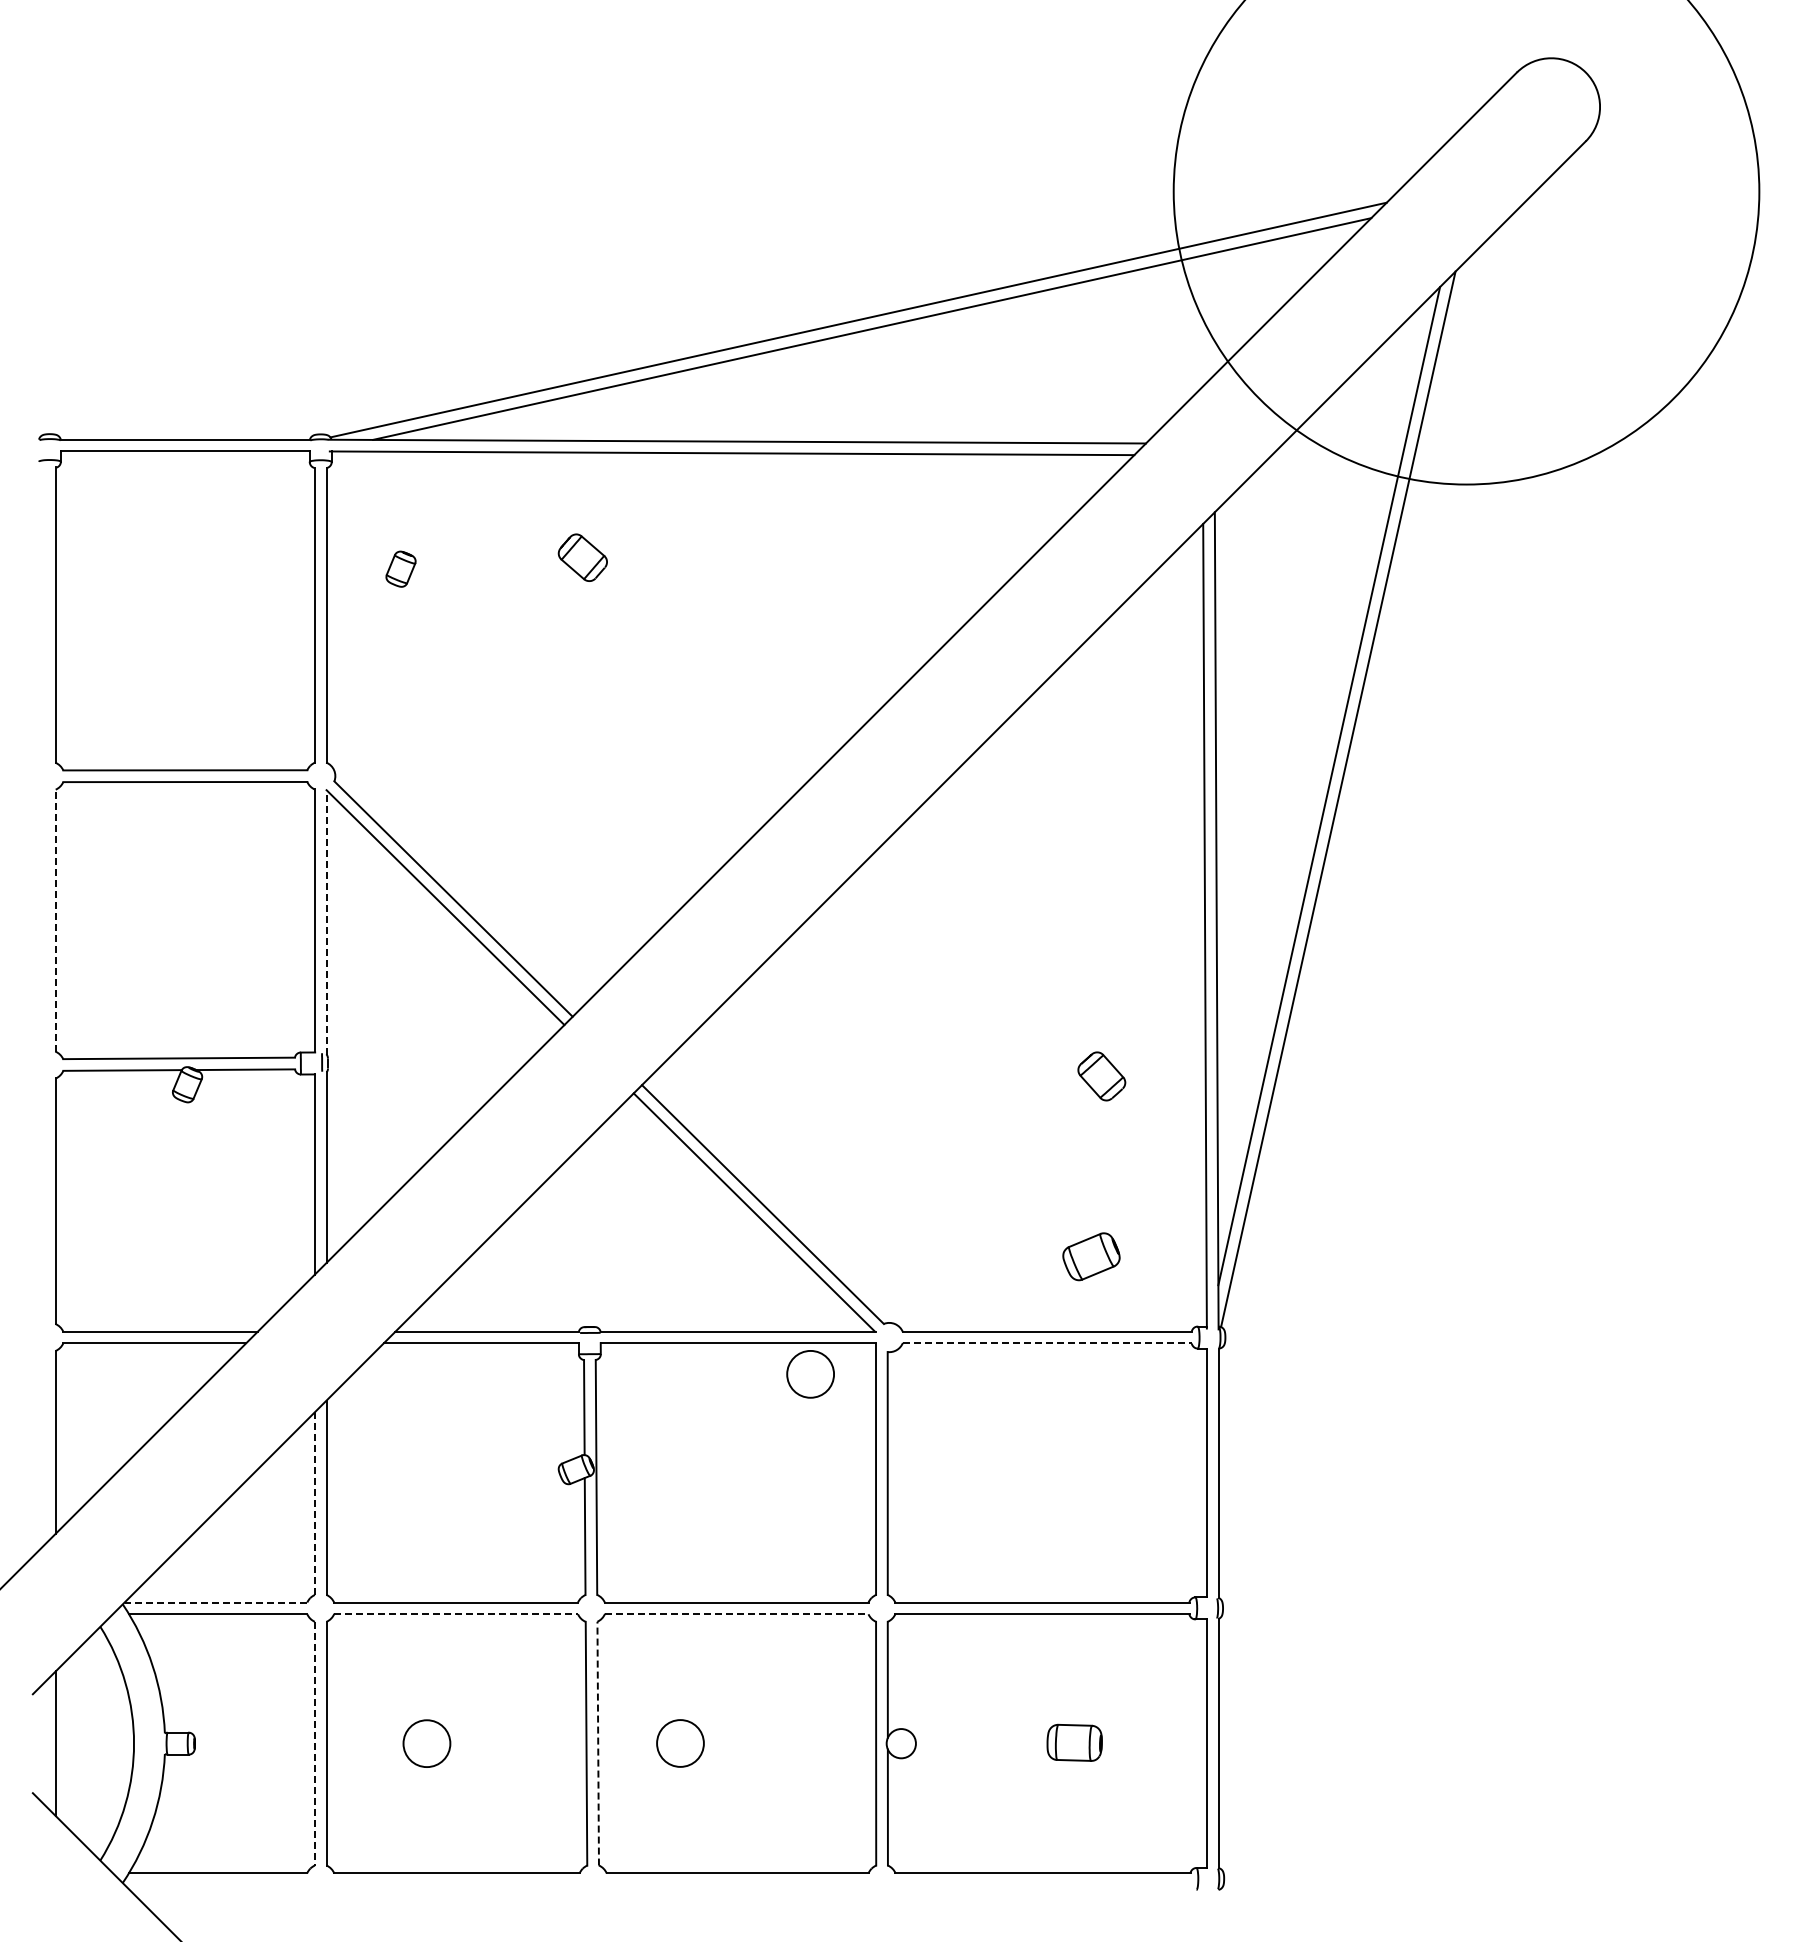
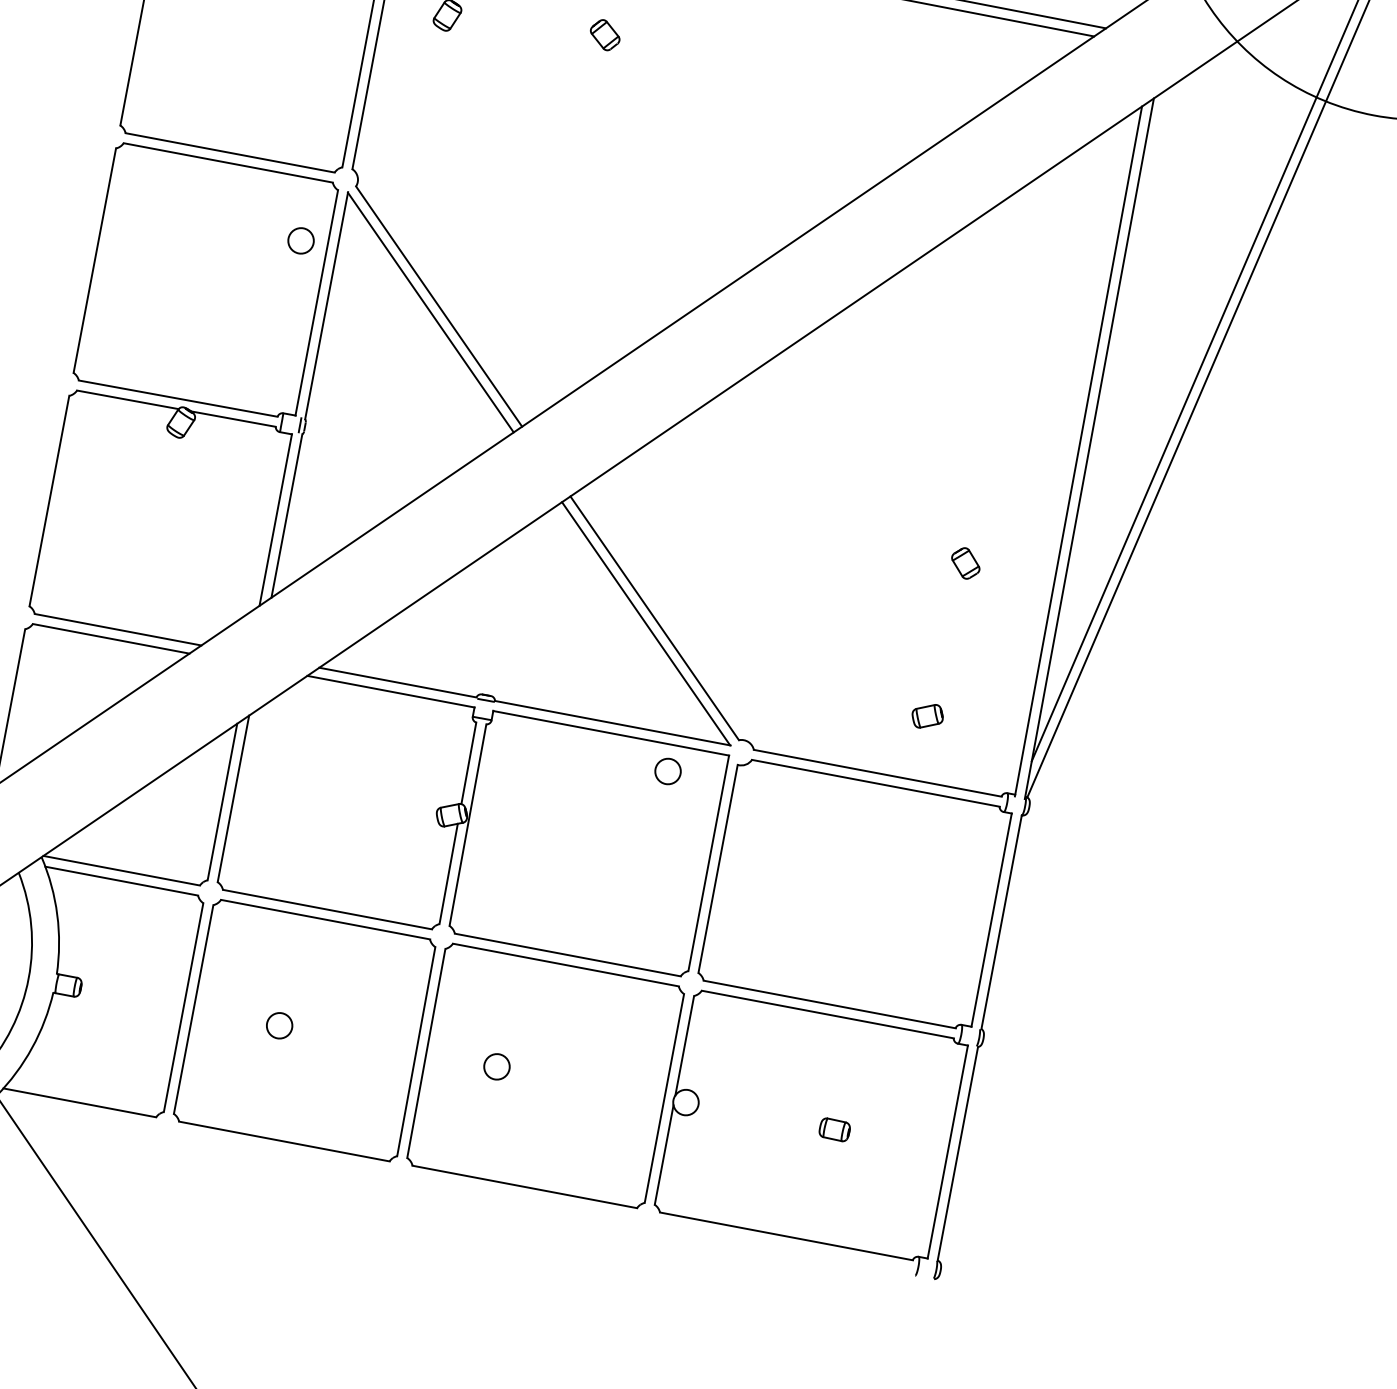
part: (582, 557) -> (604, 34), size x0.71
circle: (283, 853) -> (300, 240), added
line: (55, 920) -> (94, 260), dashed -> solid
line: (326, 922) -> (326, 306), dashed -> solid
part: (1101, 1076) -> (965, 563), size x0.71
part: (1091, 1256) -> (927, 716), size x0.62
line: (1047, 1343) -> (875, 783), dashed -> solid
circle: (810, 1374) -> (667, 771), size x0.62
line: (314, 1504) -> (222, 802), dashed -> solid
line: (215, 1602) -> (121, 870), dashed -> solid
line: (456, 1614) -> (325, 919), dashed -> solid
line: (736, 1614) -> (565, 965), dashed -> solid
part: (1074, 1742) -> (834, 1129), size x0.62
line: (314, 1743) -> (183, 1007), dashed -> solid
circle: (426, 1743) -> (279, 1025), size x0.62
line: (598, 1743) -> (426, 1053), dashed -> solid
circle: (680, 1743) -> (496, 1066), size x0.62

